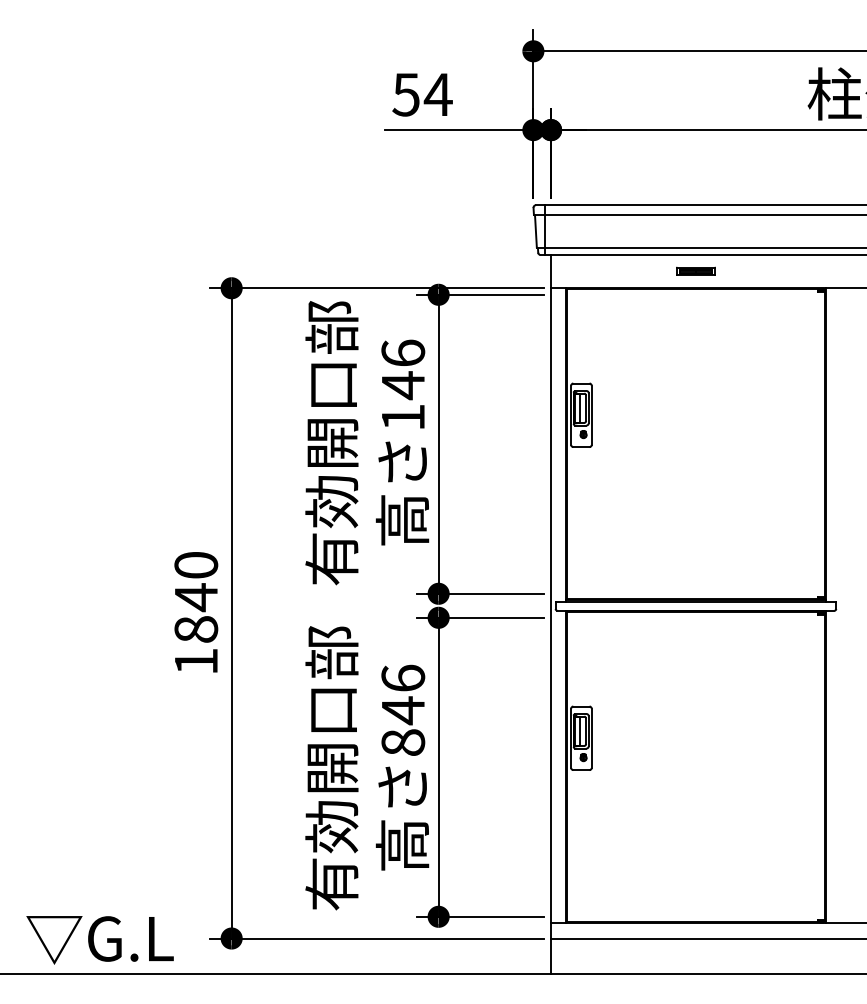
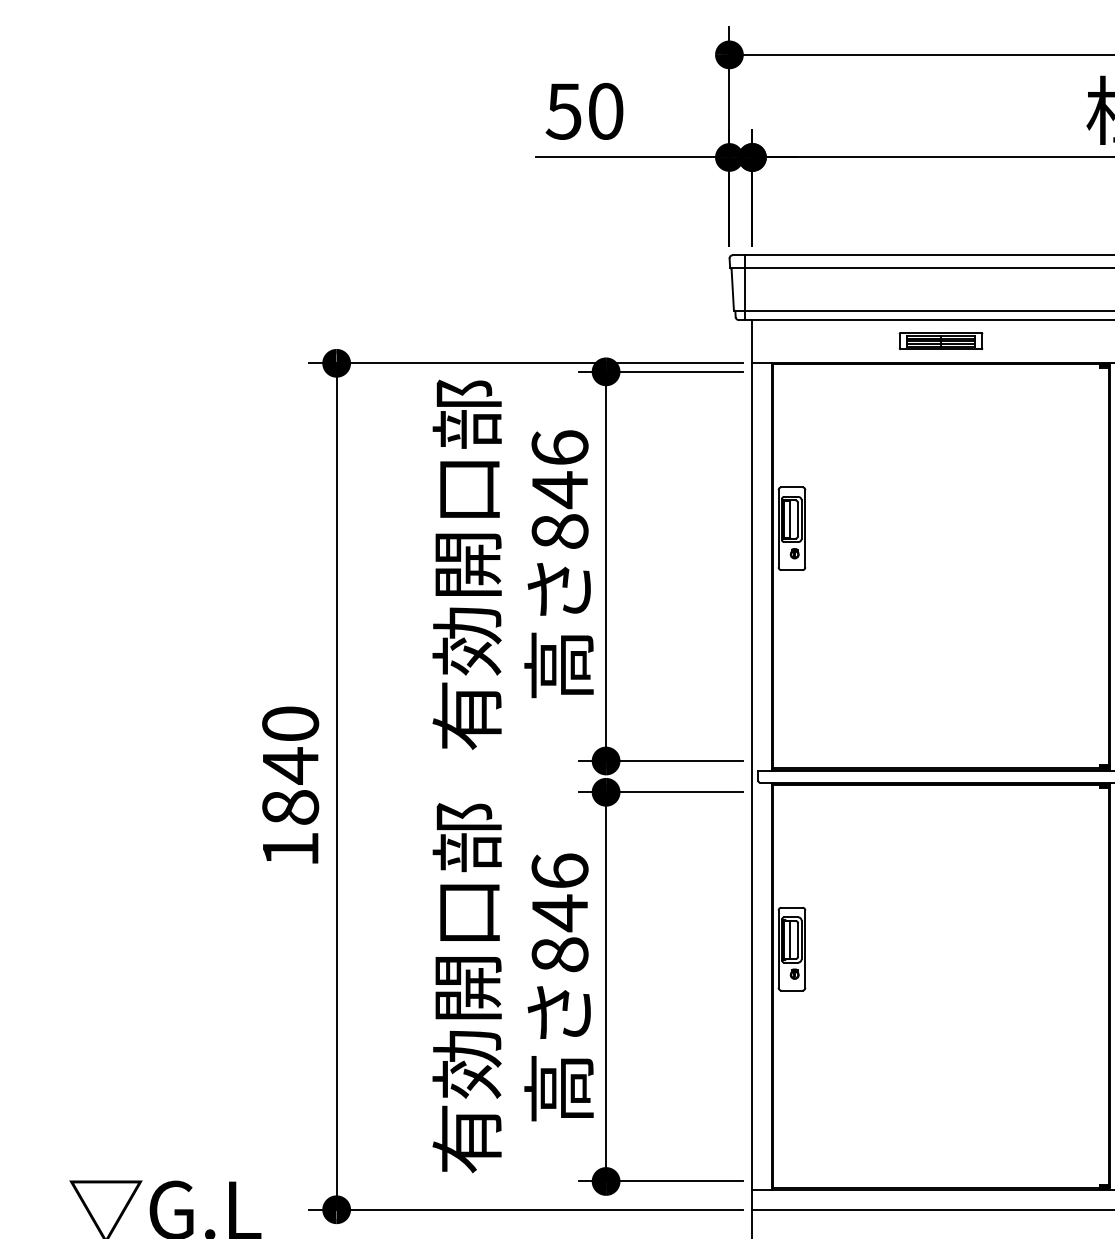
text: (437, 94) -> (604, 111), 54 -> 50
part: (695, 271) -> (940, 341), size x1.67
text: (403, 417) -> (560, 531), 146 -> 846

